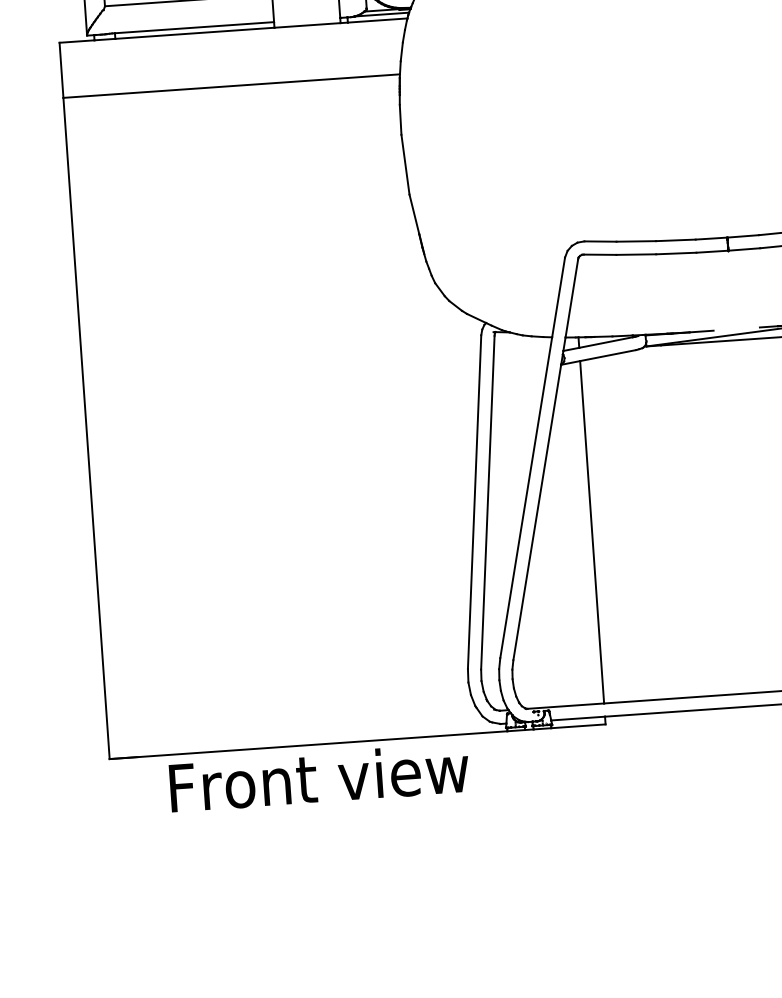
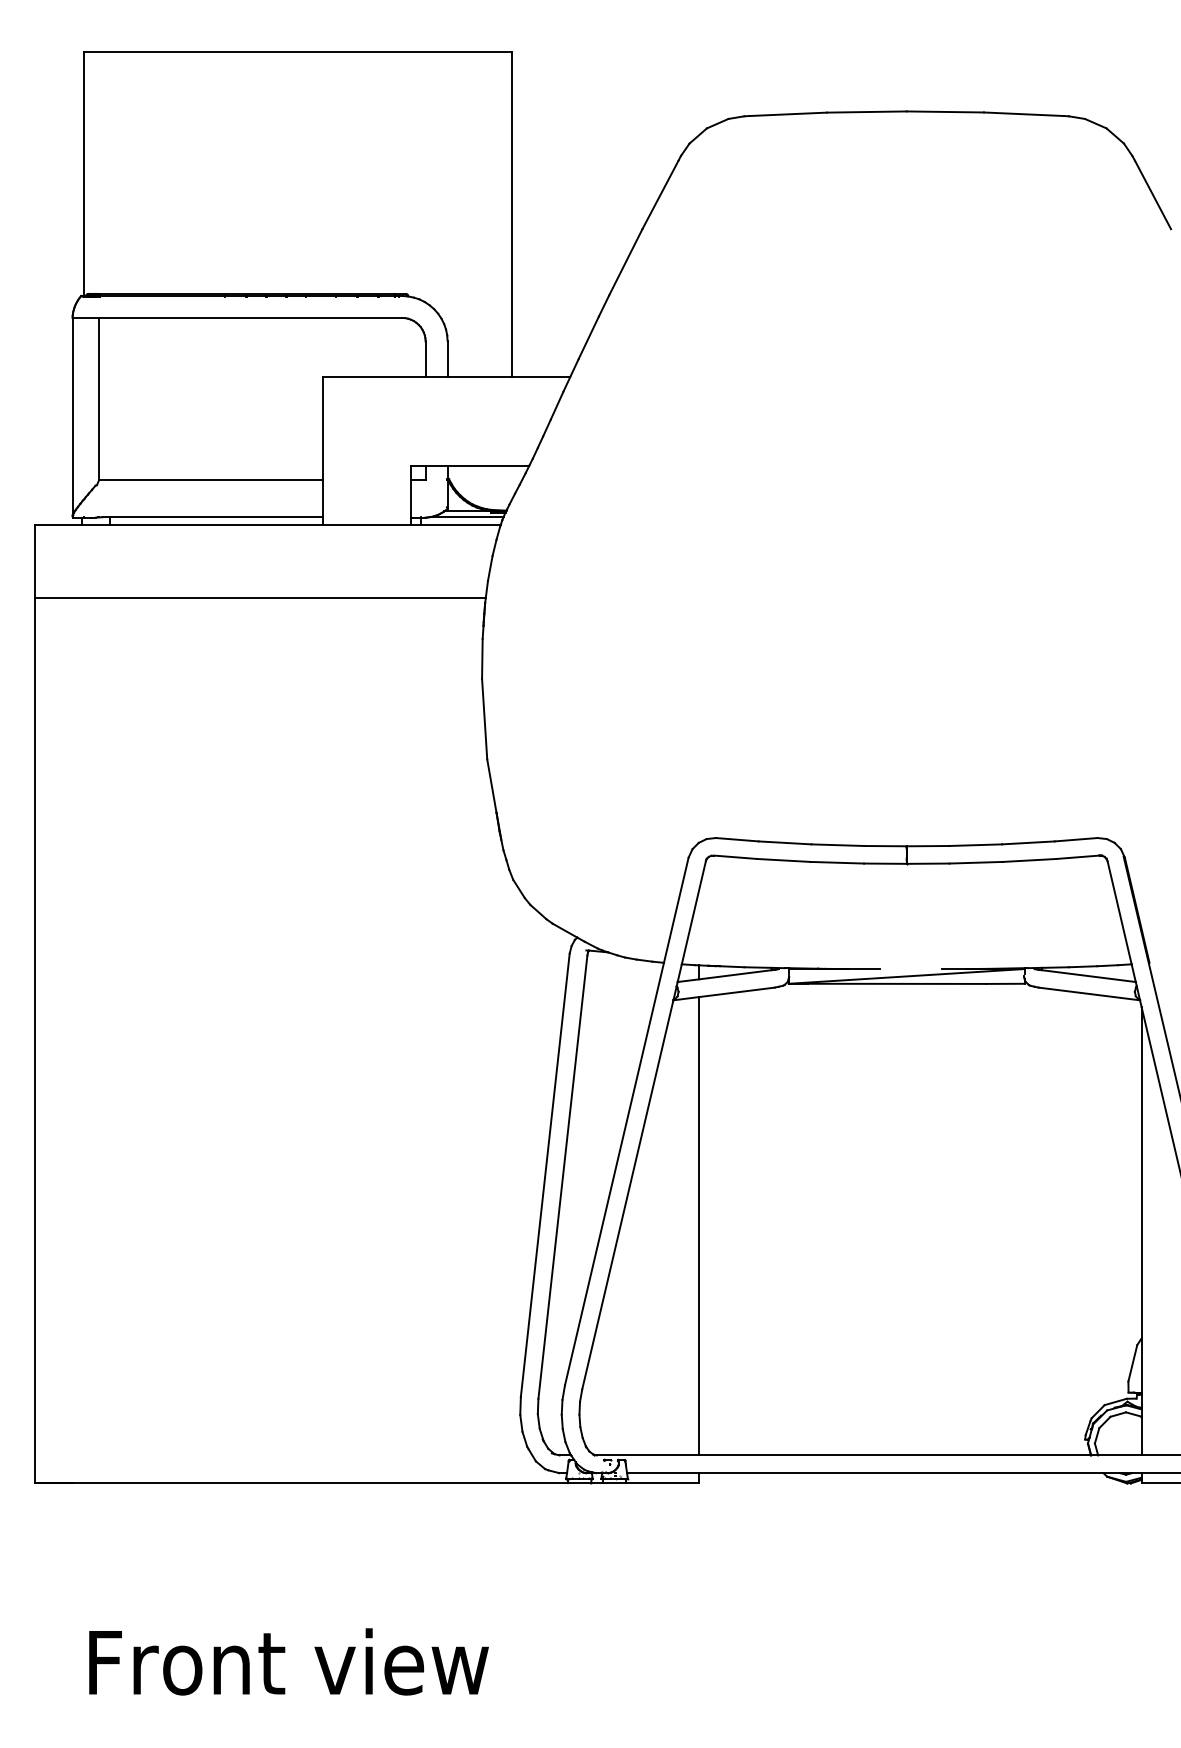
text: (319, 777) -> (288, 1661), moved

